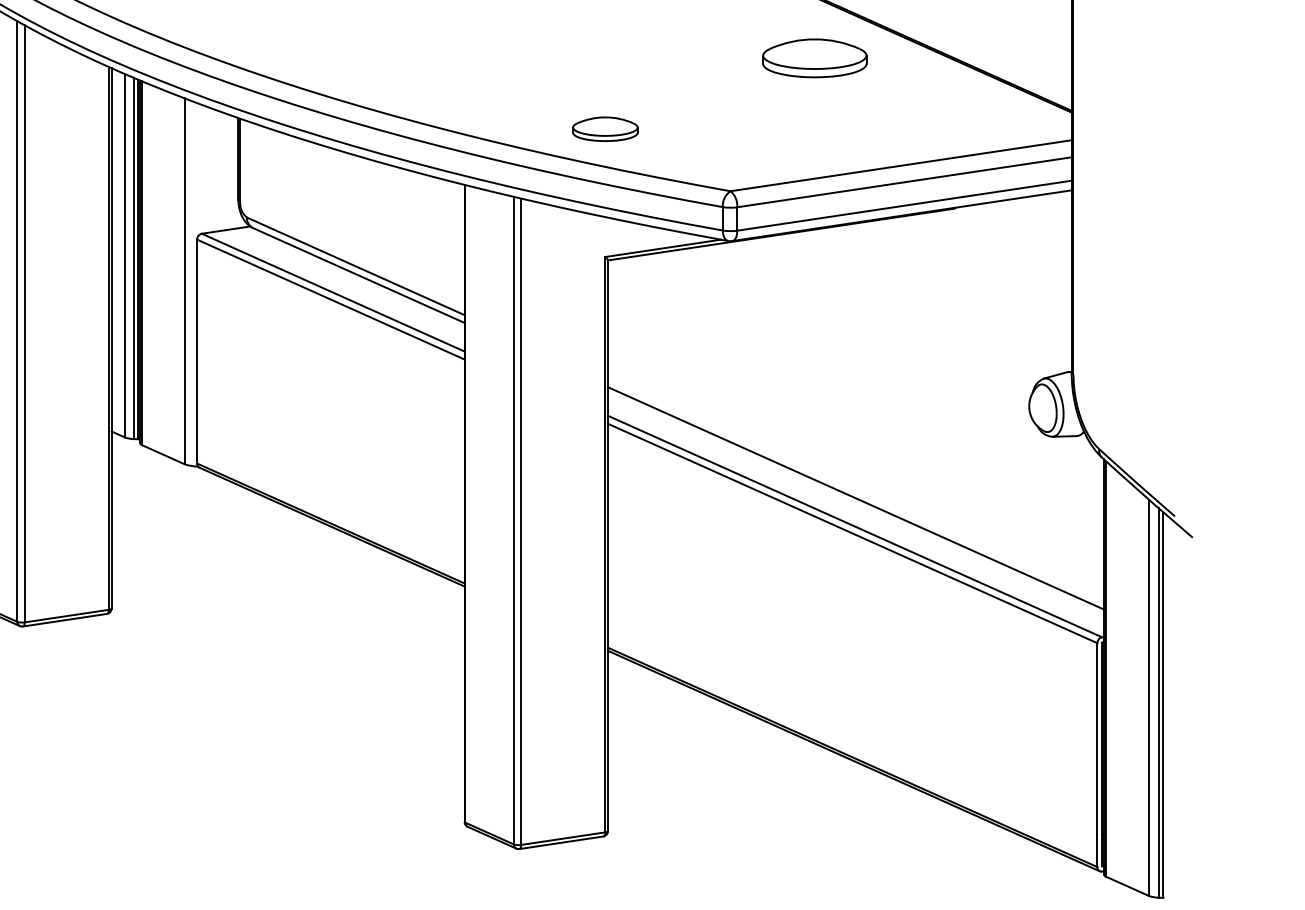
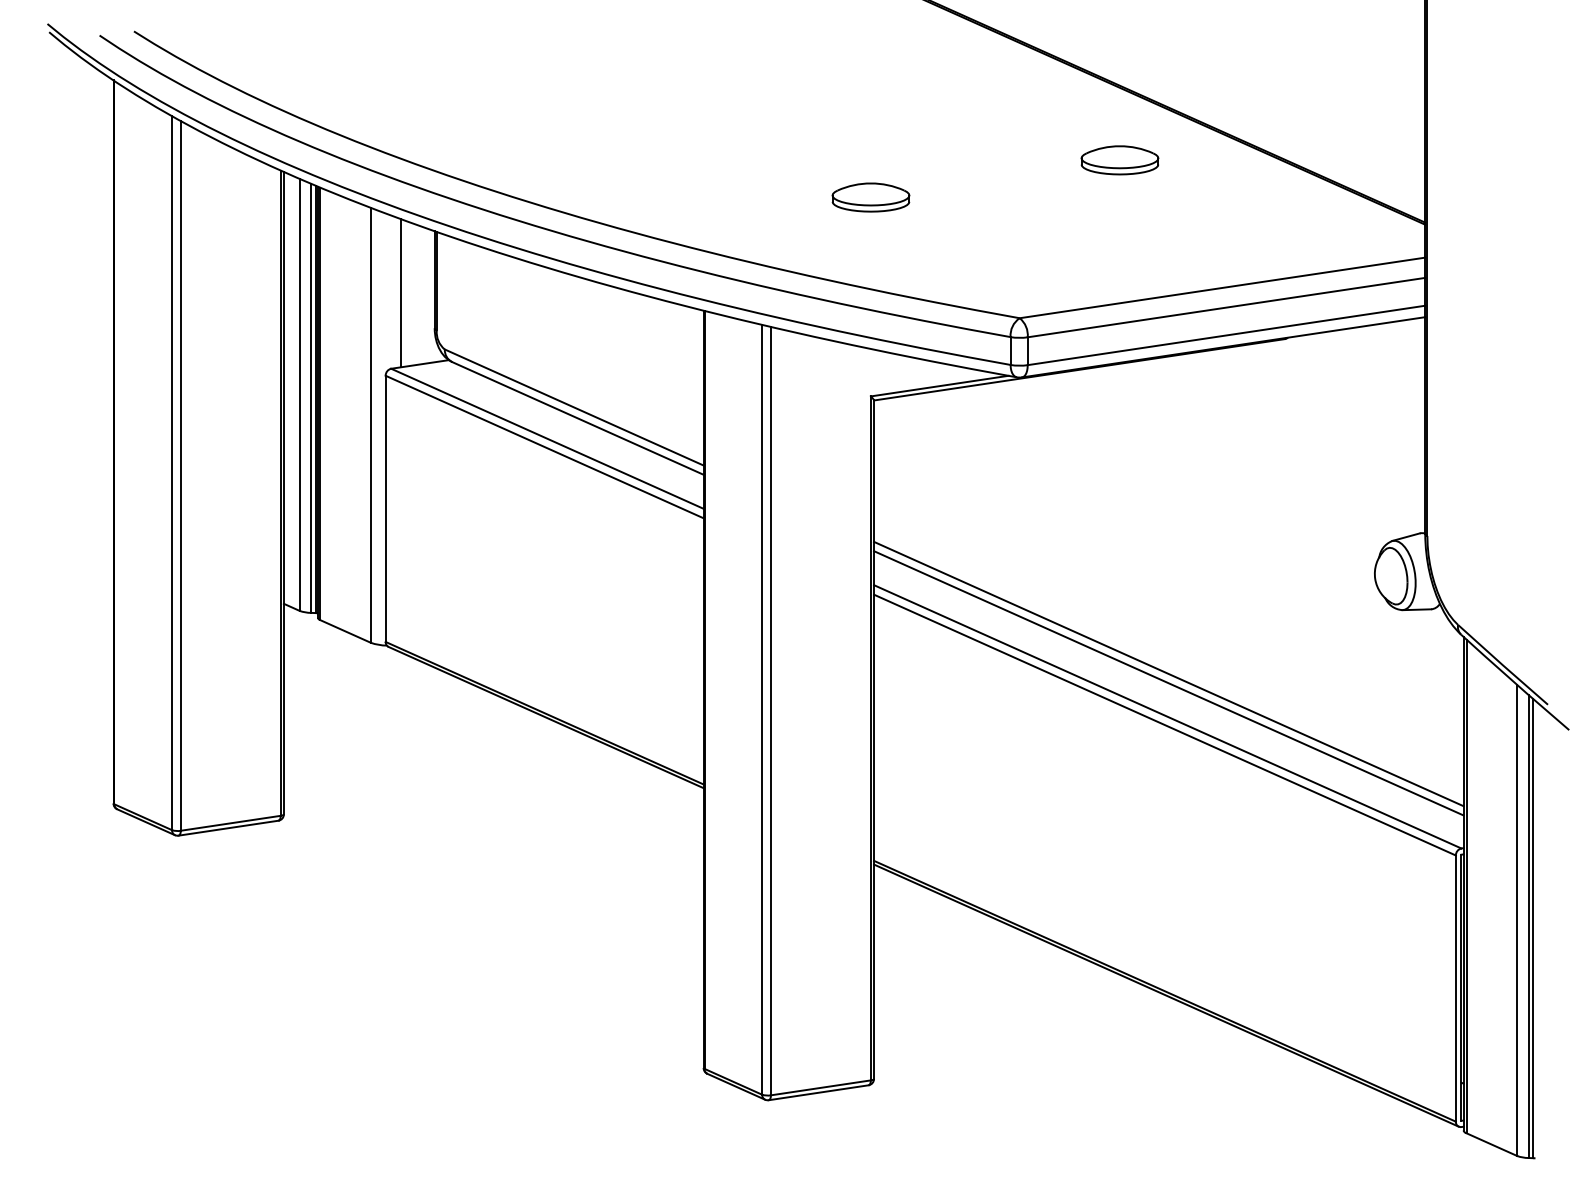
part: (814, 58) -> (1119, 160), size x0.62
part: (604, 129) -> (870, 197), moved
line: (210, 170) -> (401, 293), added
line: (855, 490) -> (1168, 673), added

